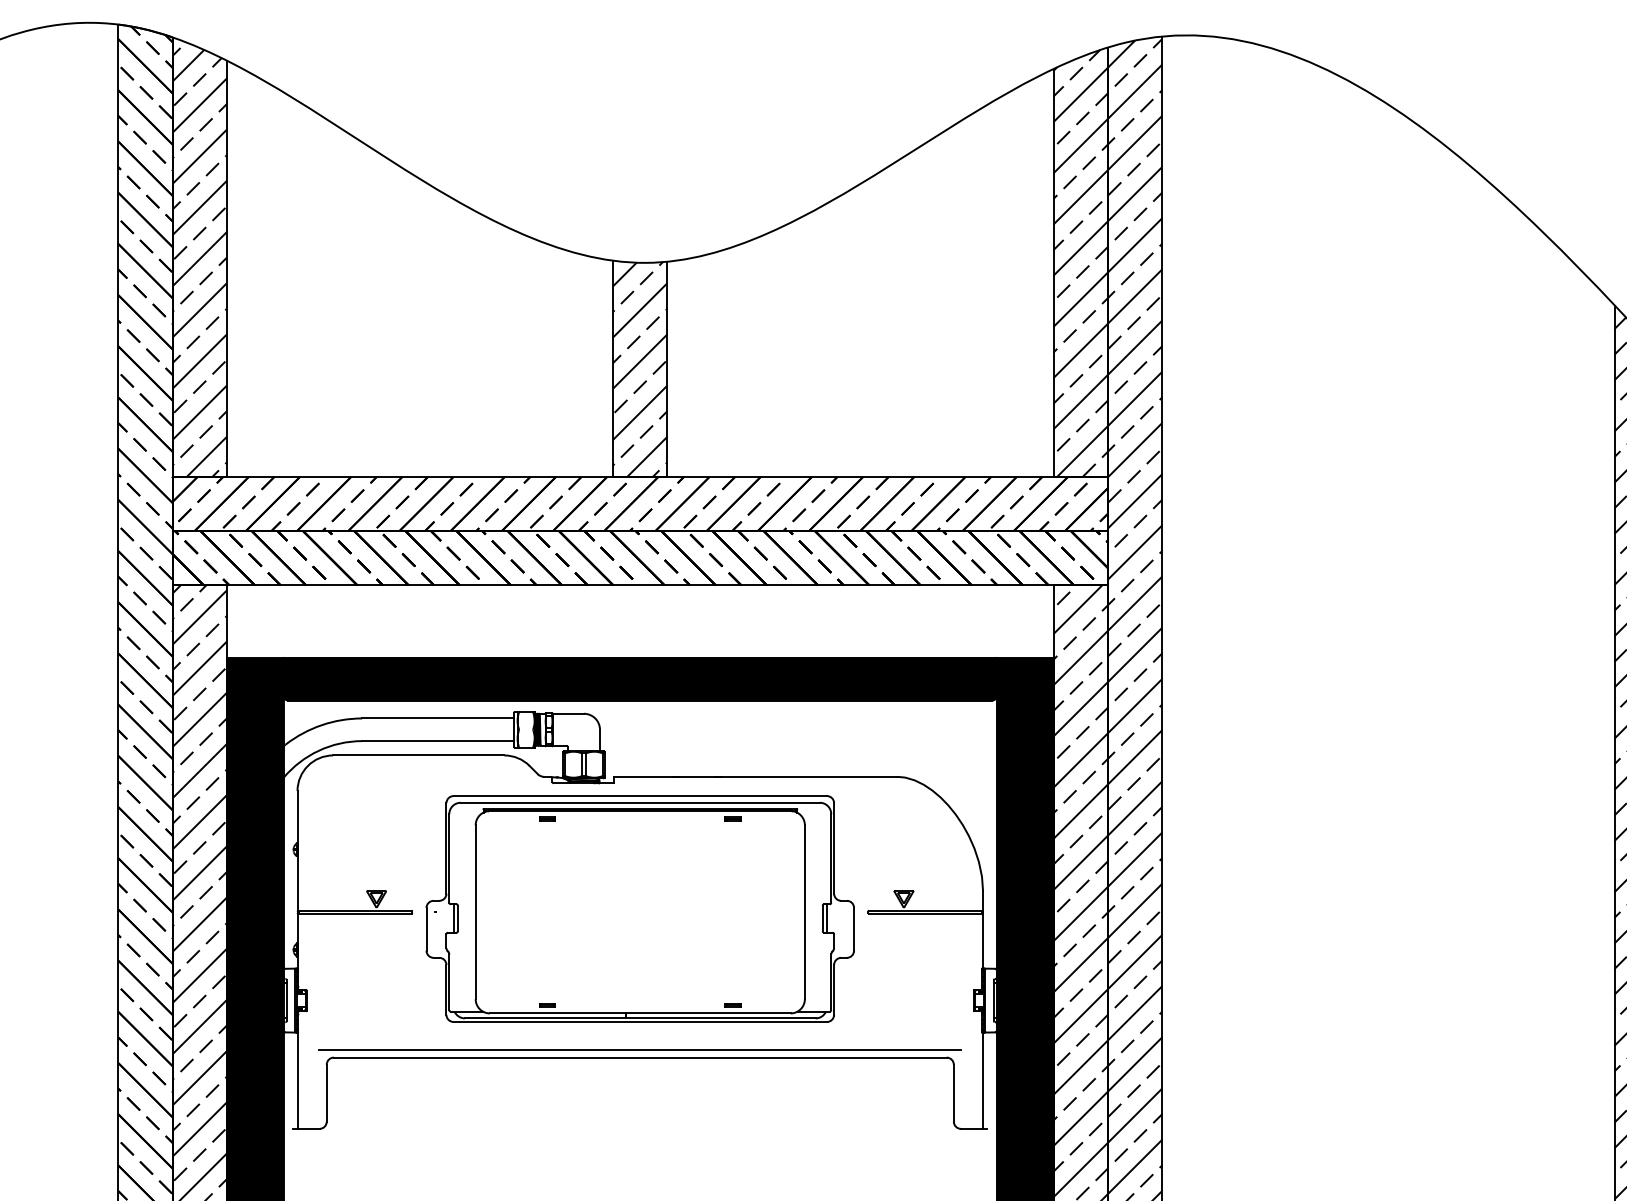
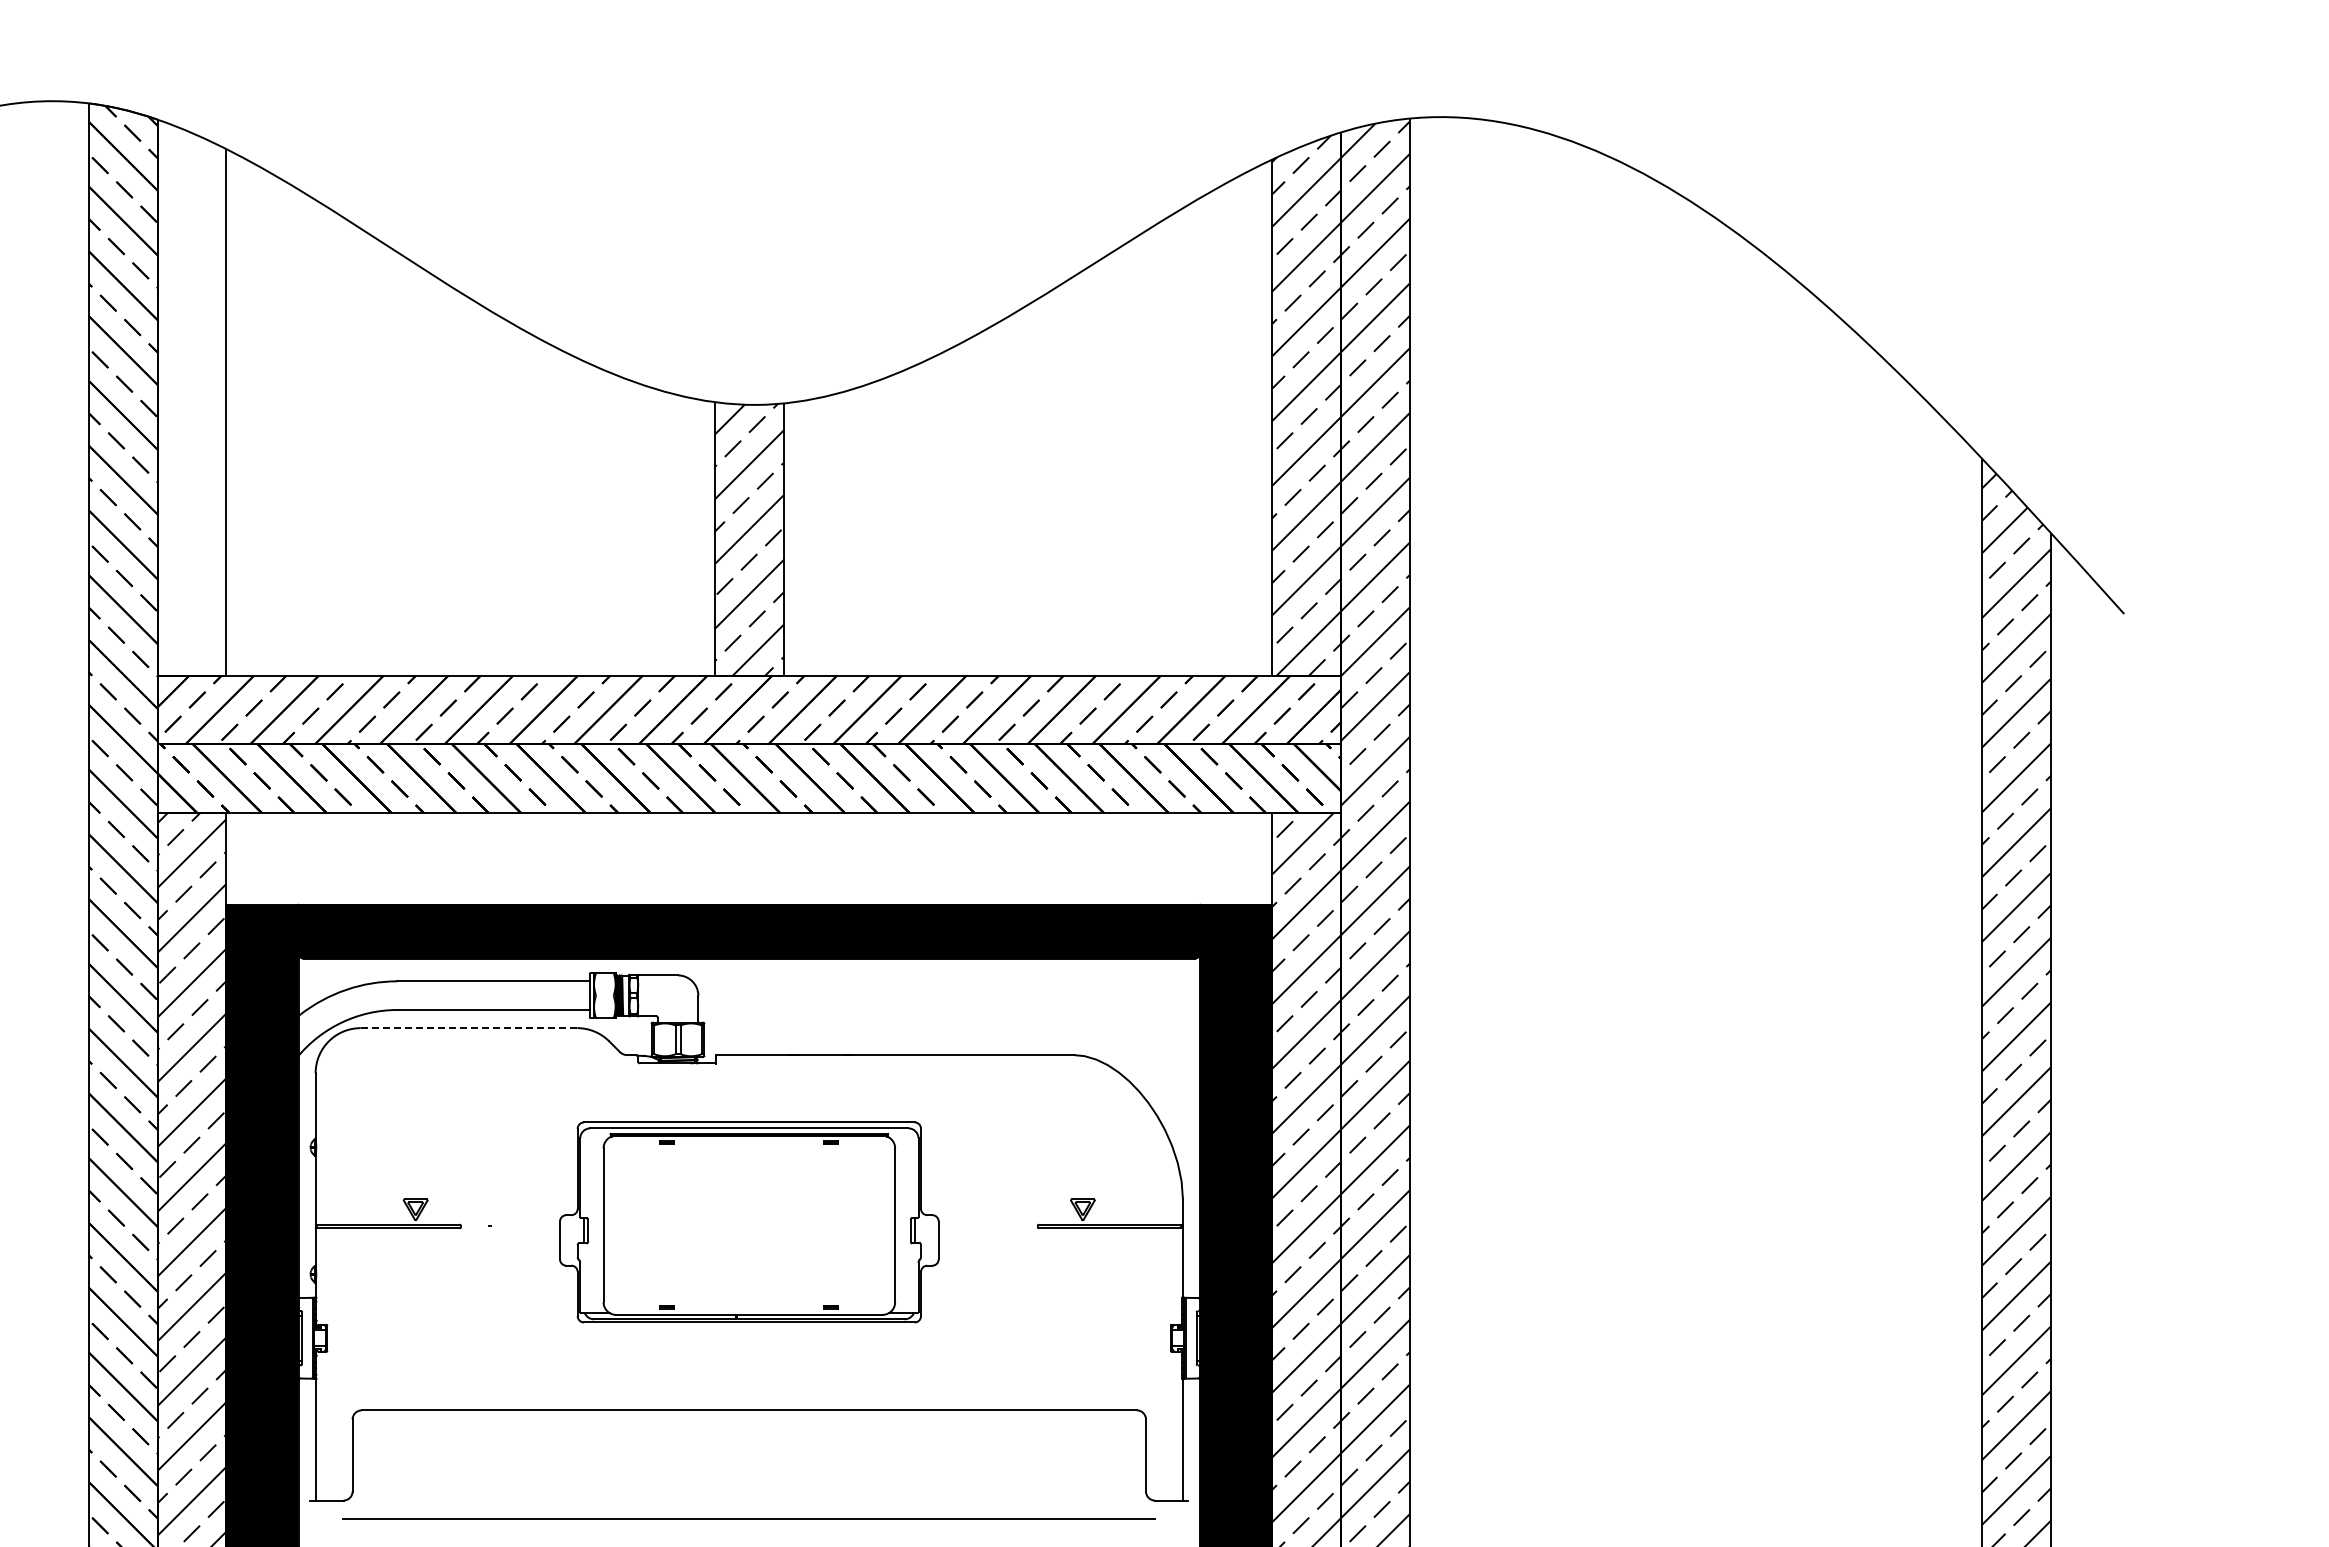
hatch: (199, 262) -> (191, 404), removed
line: (419, 755) -> (469, 1028), solid -> dashed
part: (640, 909) -> (749, 1222), size x0.7
line: (639, 1049) -> (748, 1518), moved

